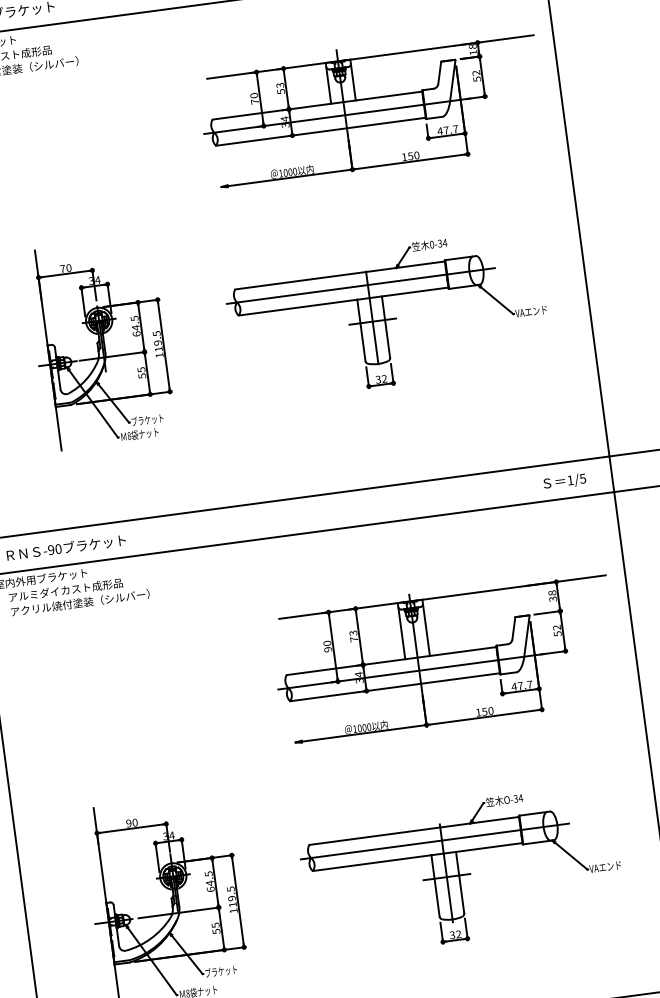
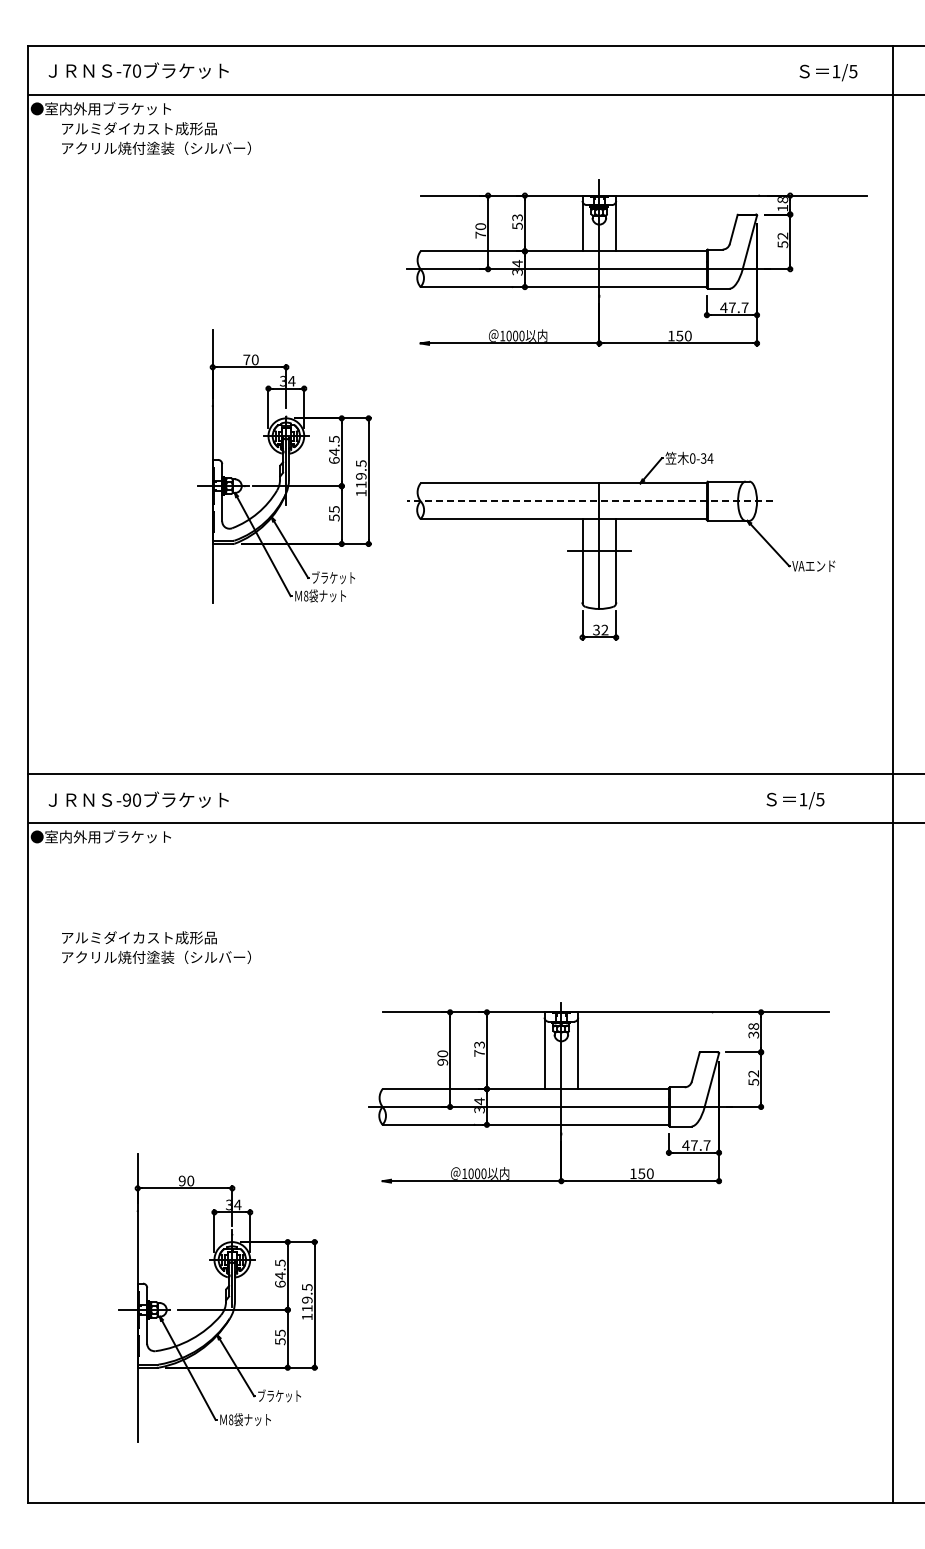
line: (360, 286) -> (589, 501), solid -> dashed
part: (100, 343) -> (284, 466), moved
text: (564, 481) -> (795, 800), moved
text: (79, 595) -> (156, 947), moved
part: (445, 657) -> (598, 1093), moved
part: (461, 871) -> (620, 1304), removed

